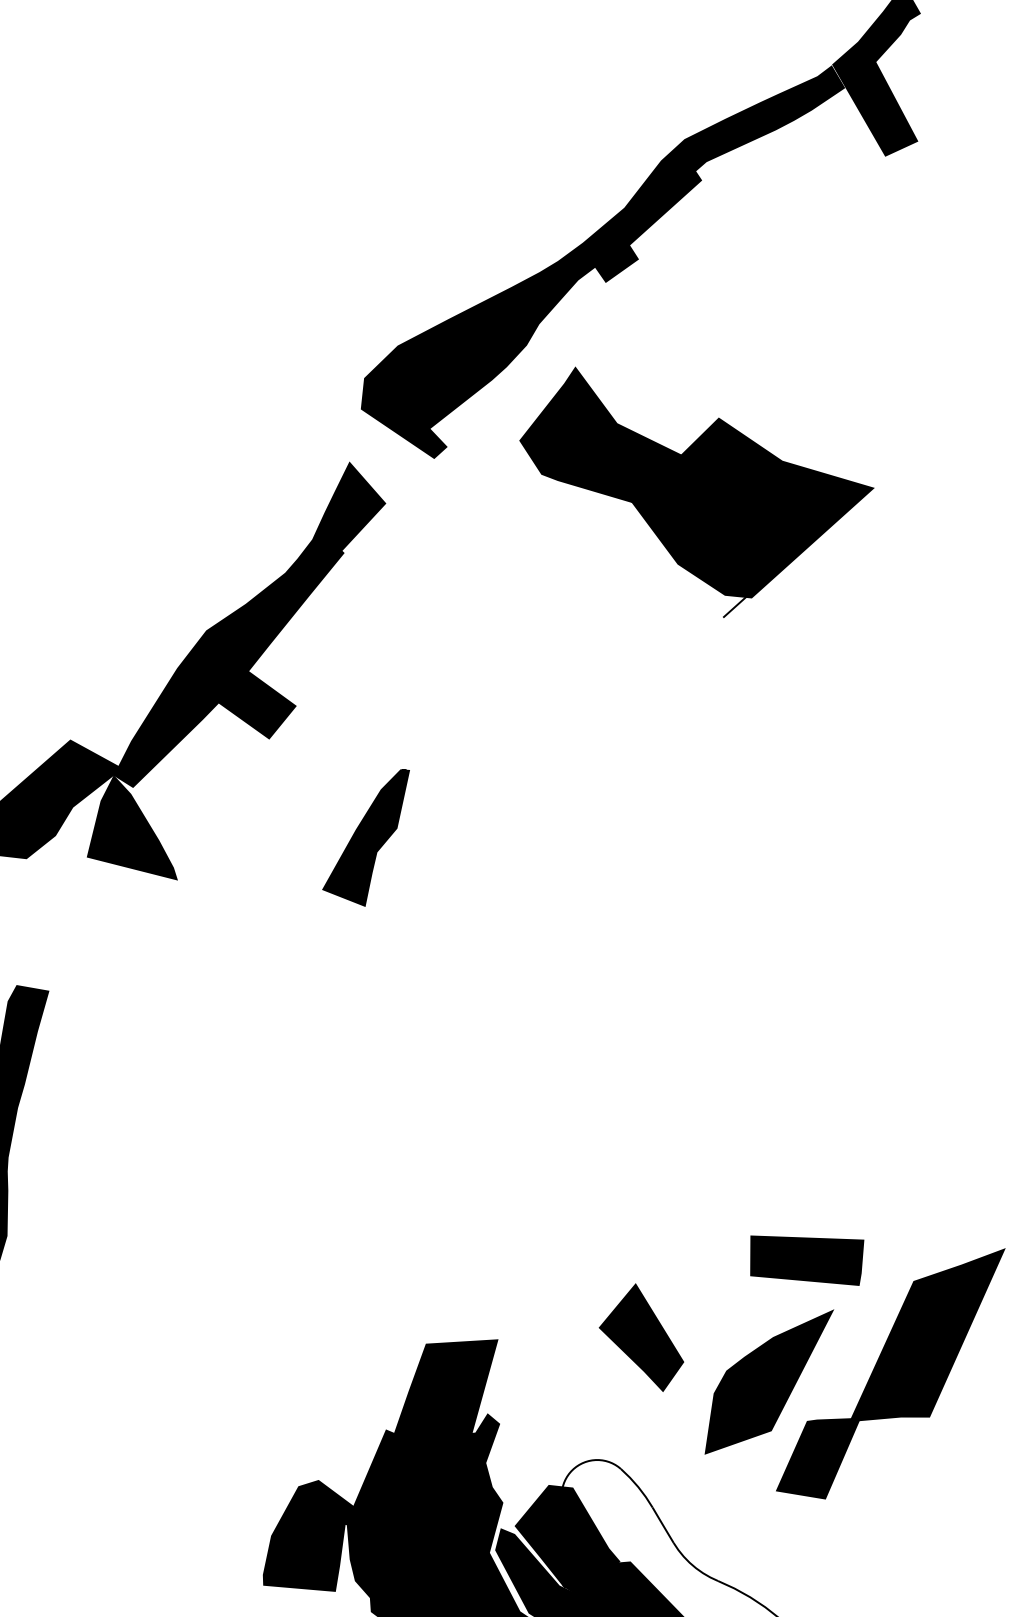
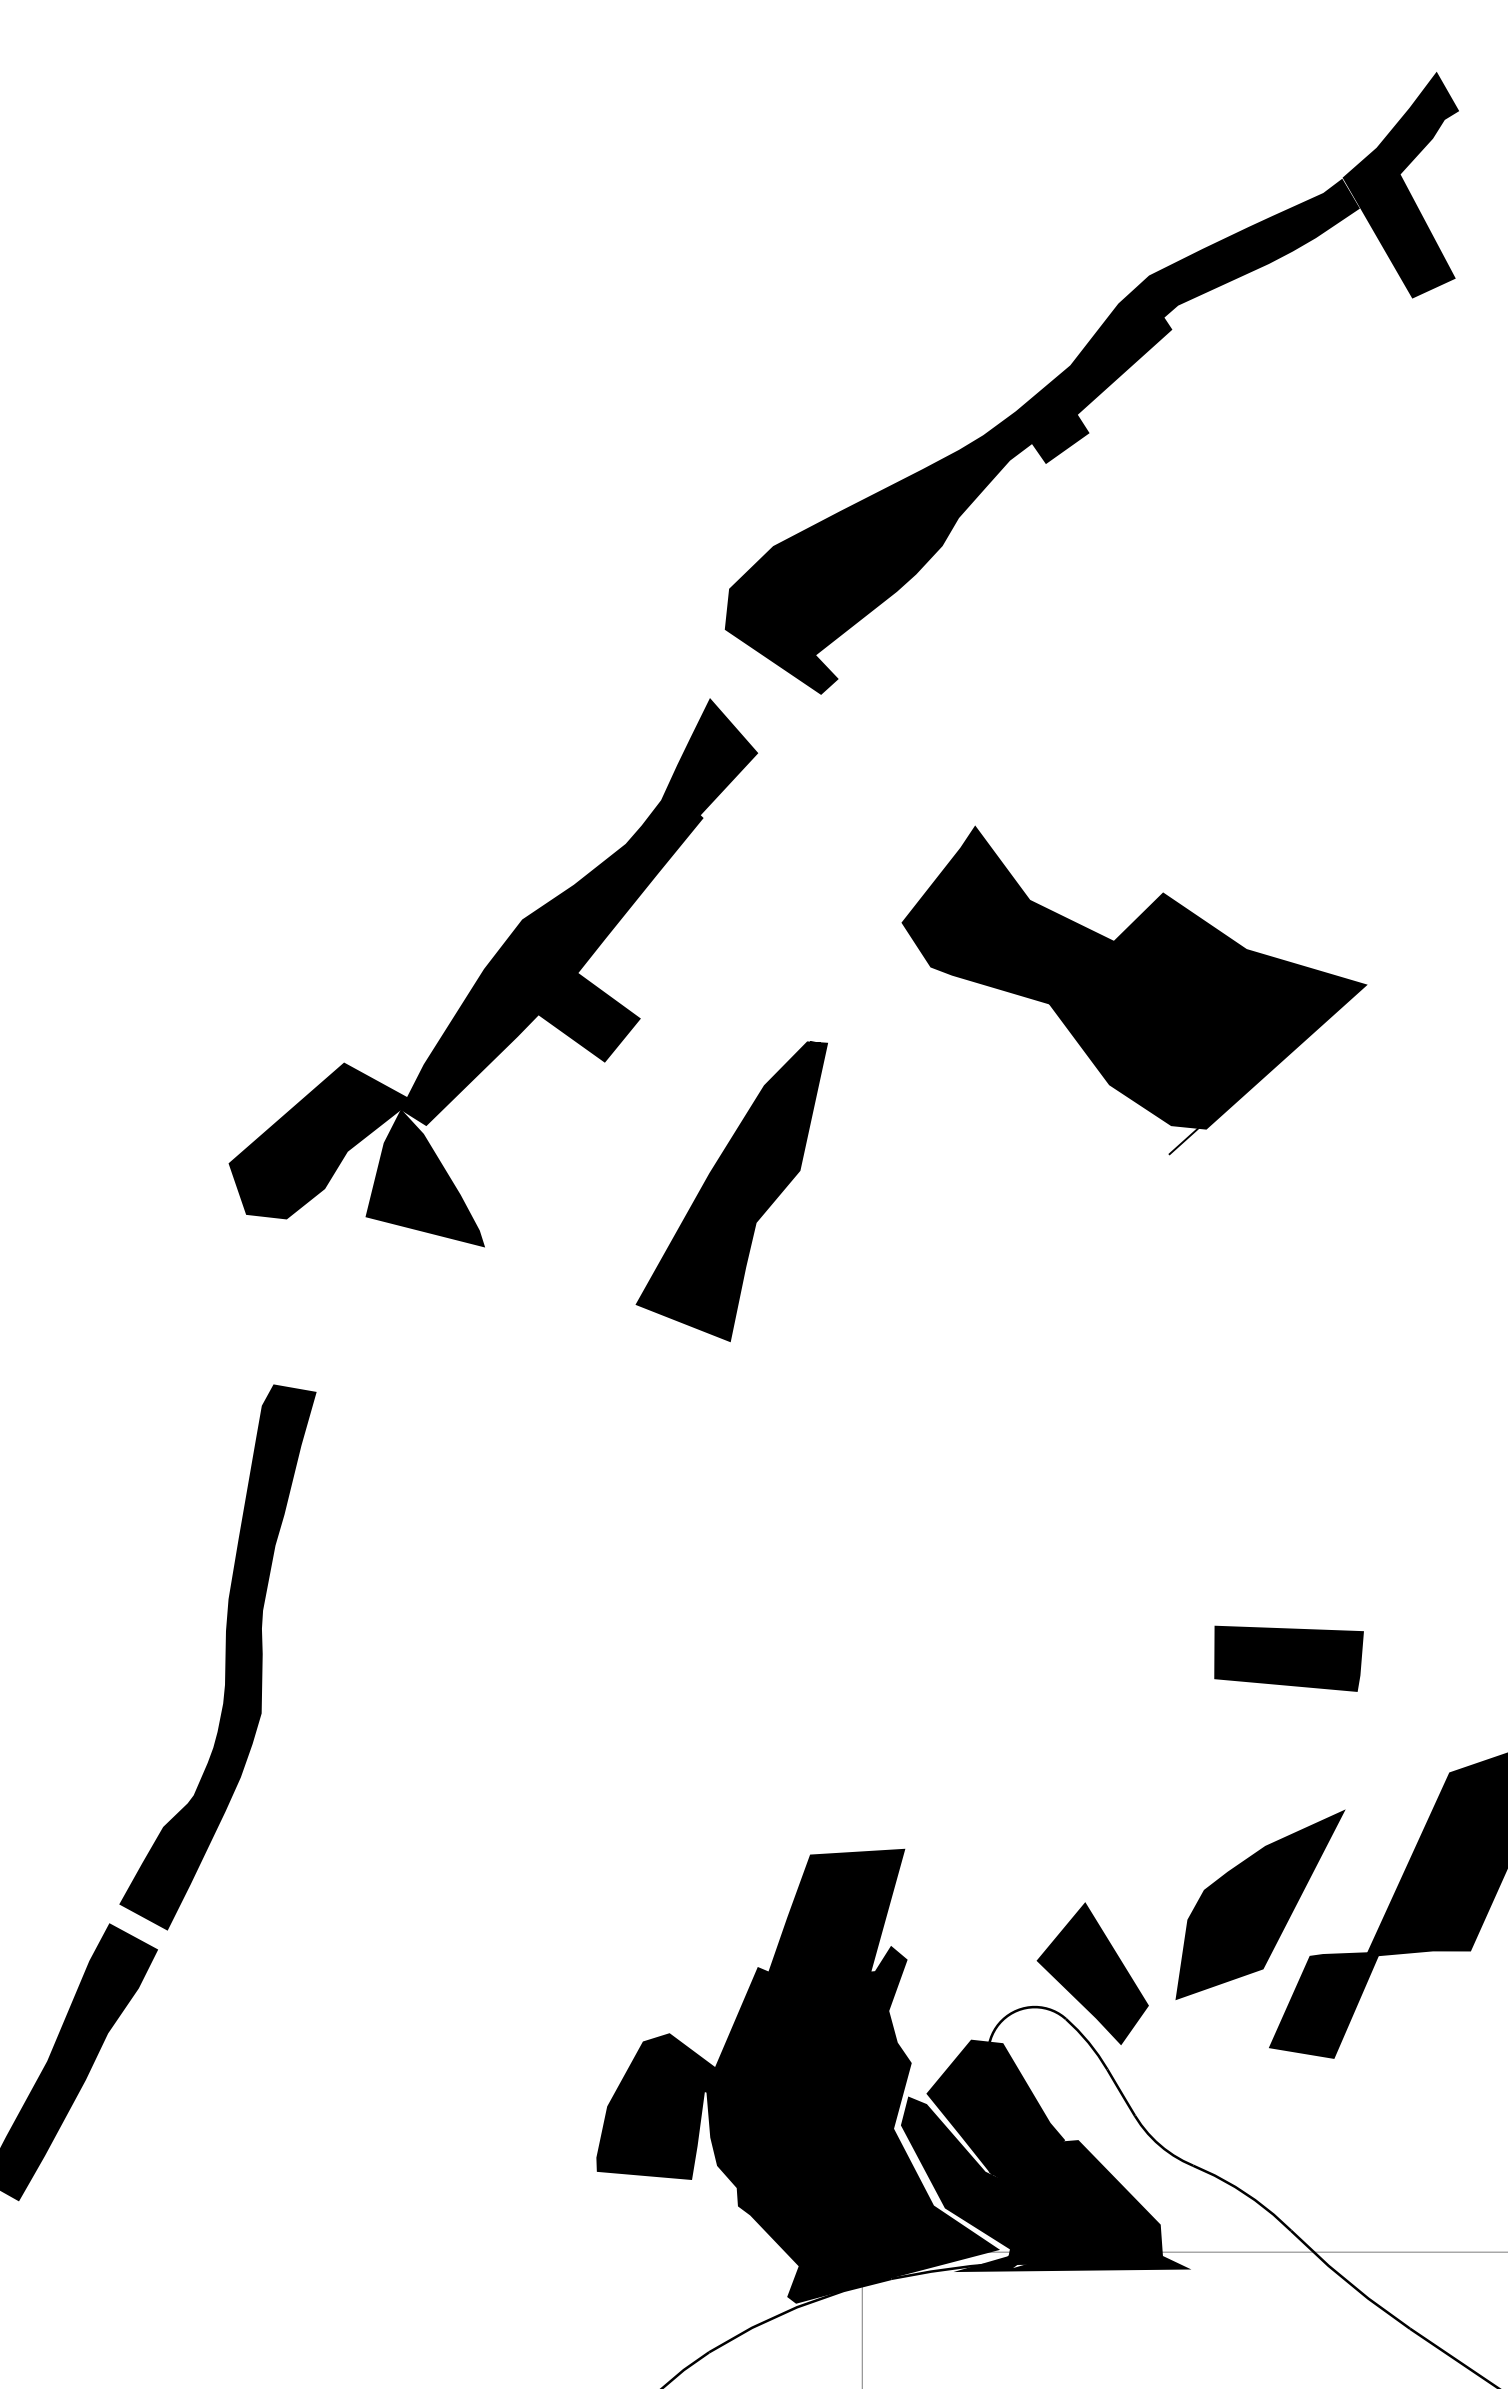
part: (696, 492) -> (1134, 990), moved
part: (365, 837) -> (731, 1191), size x1.67
part: (806, 1260) -> (1288, 1658), moved
part: (641, 1337) -> (1092, 1973), moved

